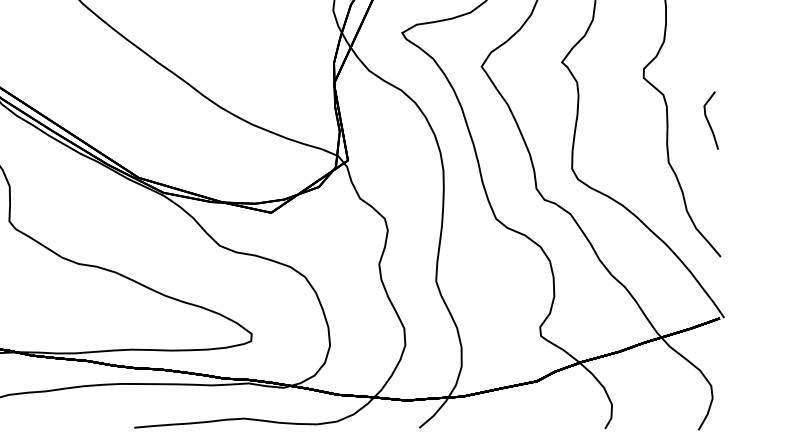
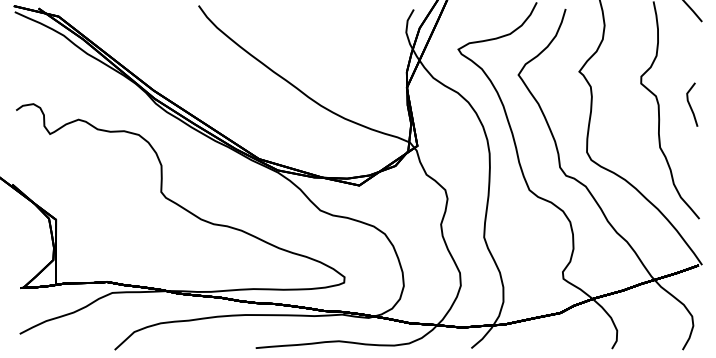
curve: (708, 120) -> (690, 104), moved

